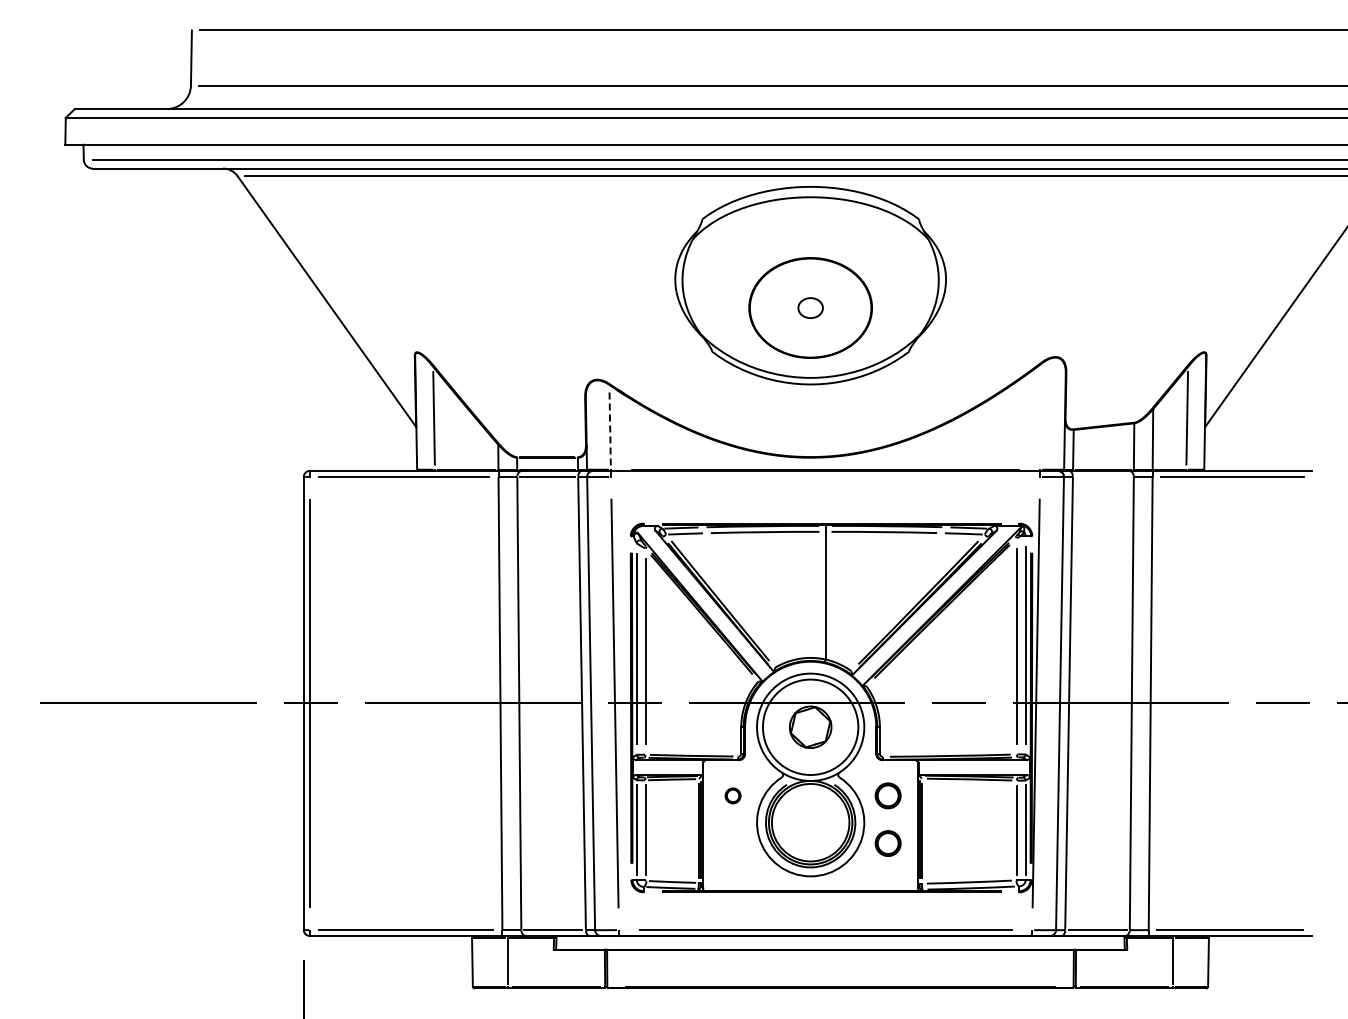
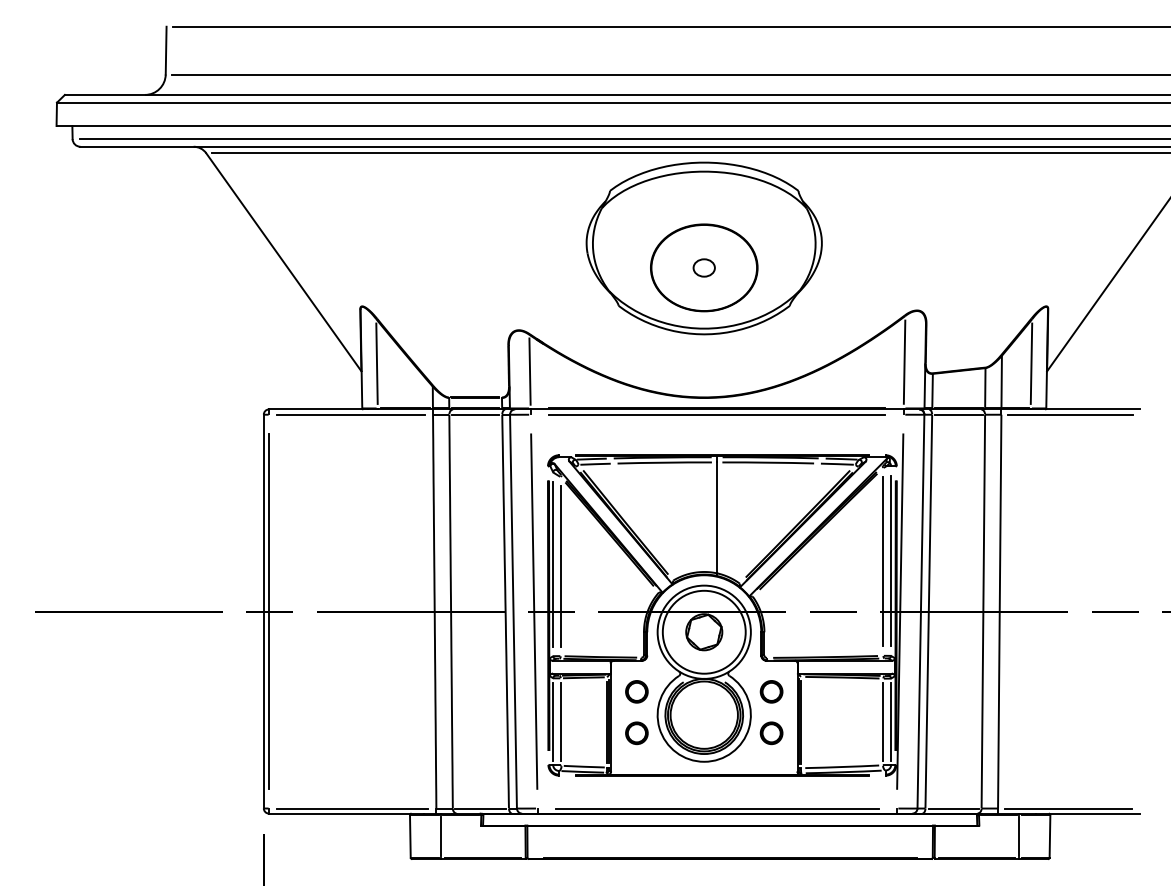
line: (1041, 416) -> (904, 362), added
line: (610, 426) -> (530, 370), dashed -> solid
line: (825, 476) -> (717, 414), added
line: (1103, 476) -> (958, 414), added
part: (732, 795) -> (636, 691), size x1.67
part: (732, 843) -> (636, 733), added

